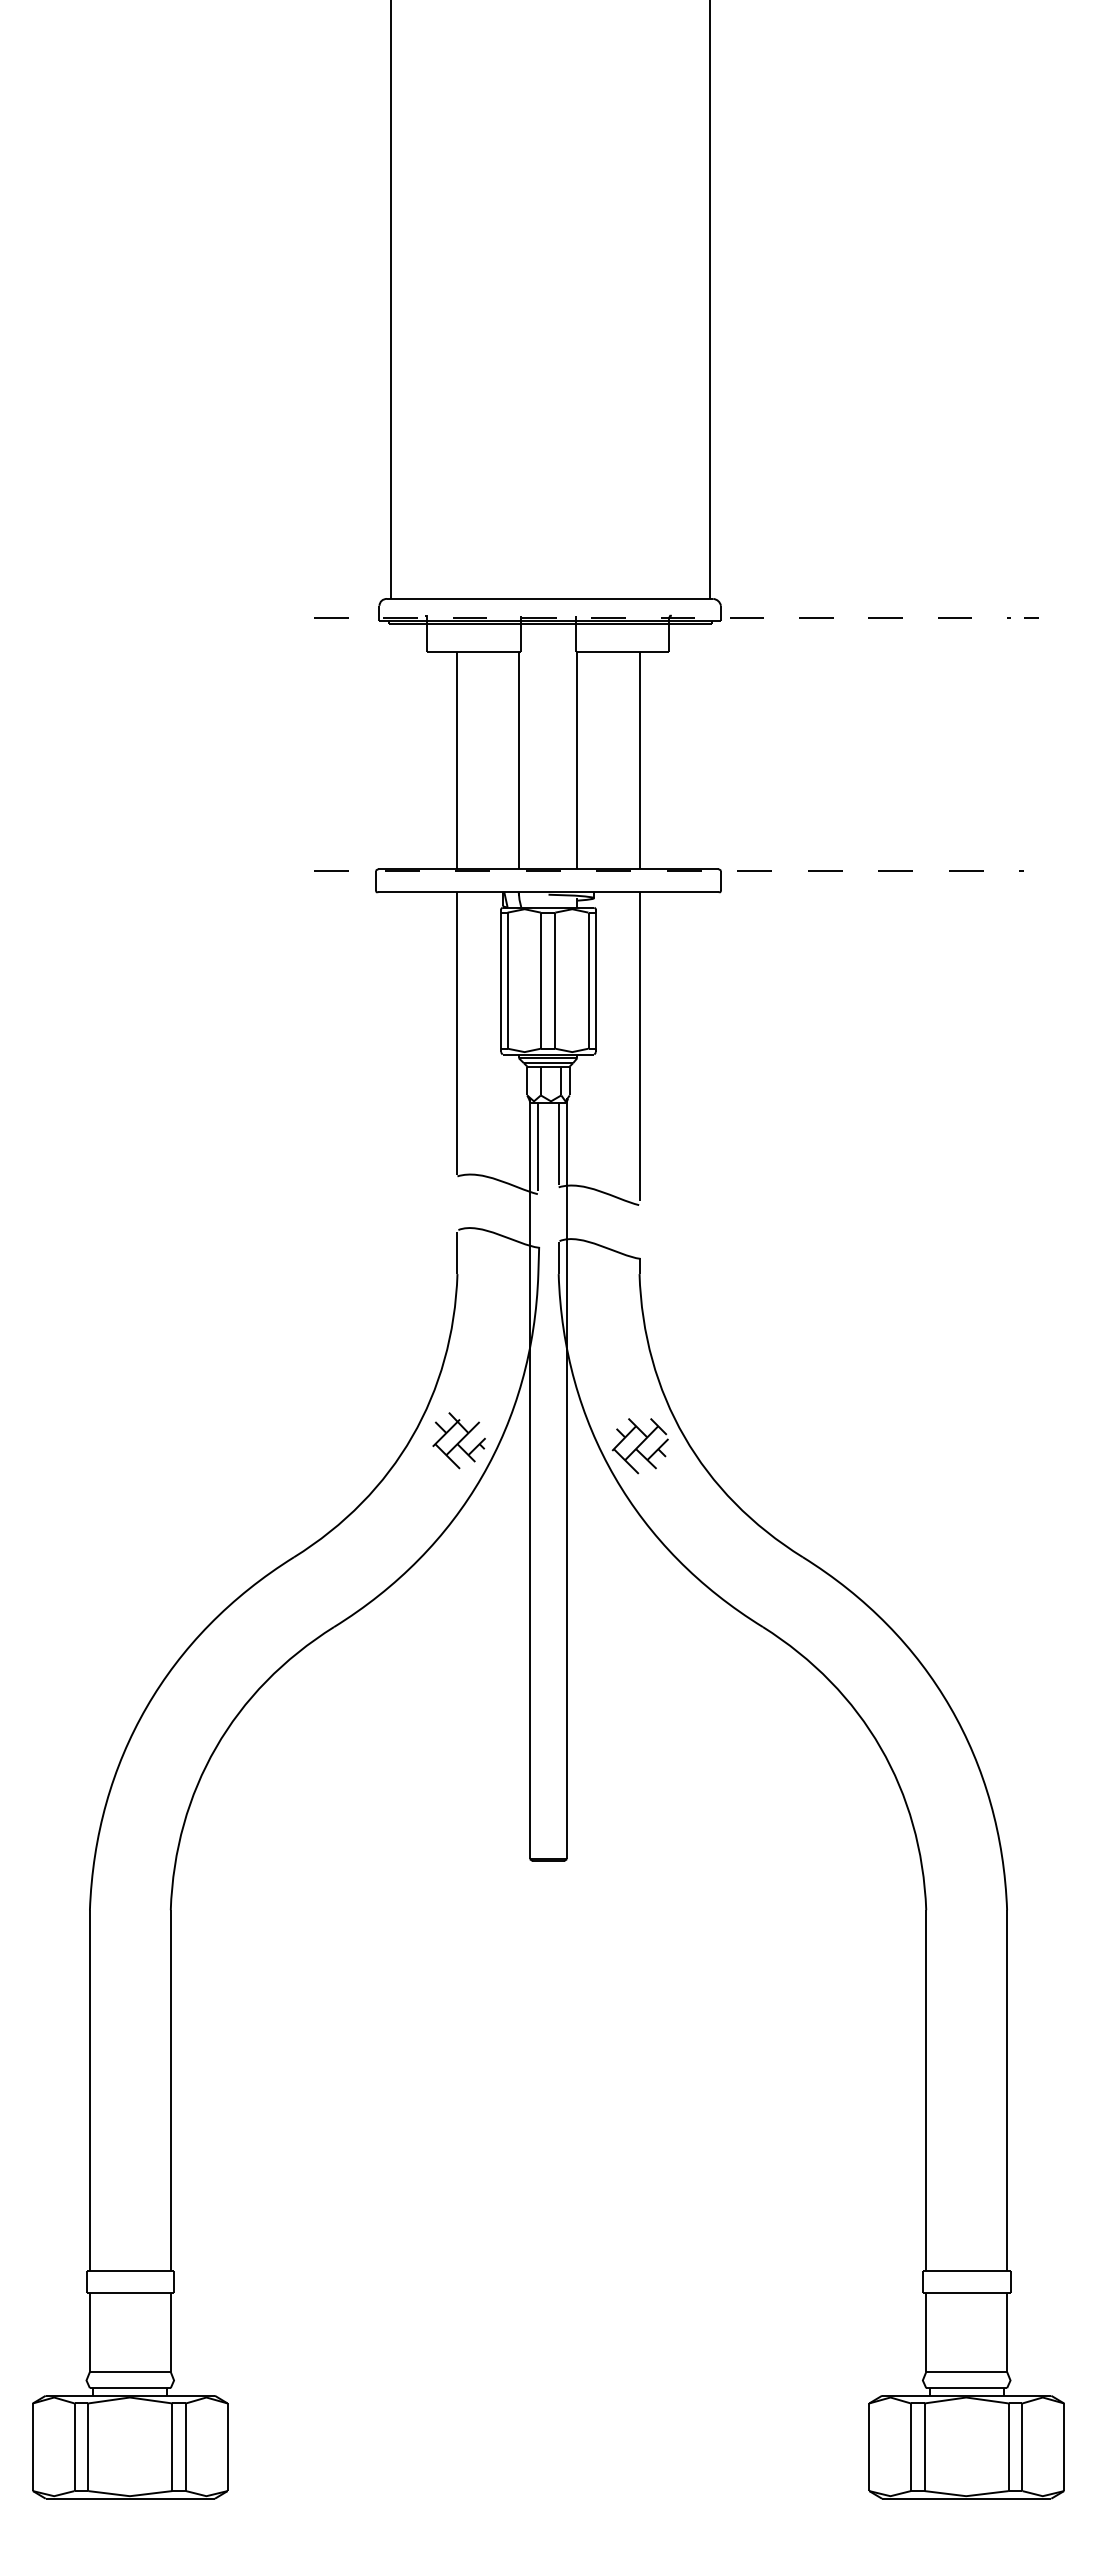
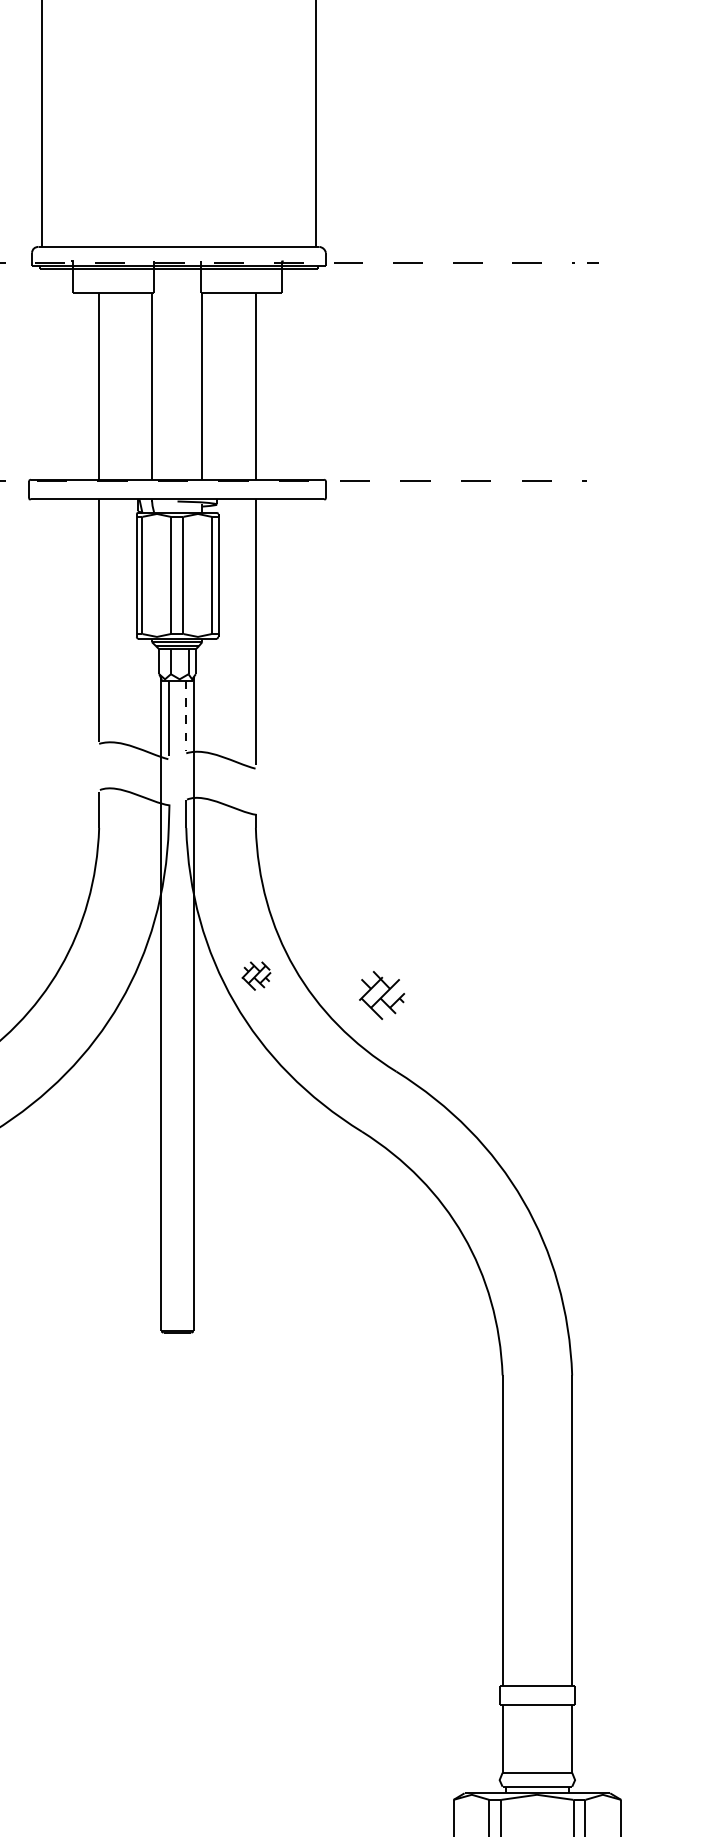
line: (558, 1143) -> (186, 715), solid -> dashed
part: (458, 1440) -> (381, 995), moved
part: (639, 1446) -> (255, 976), size x0.6

